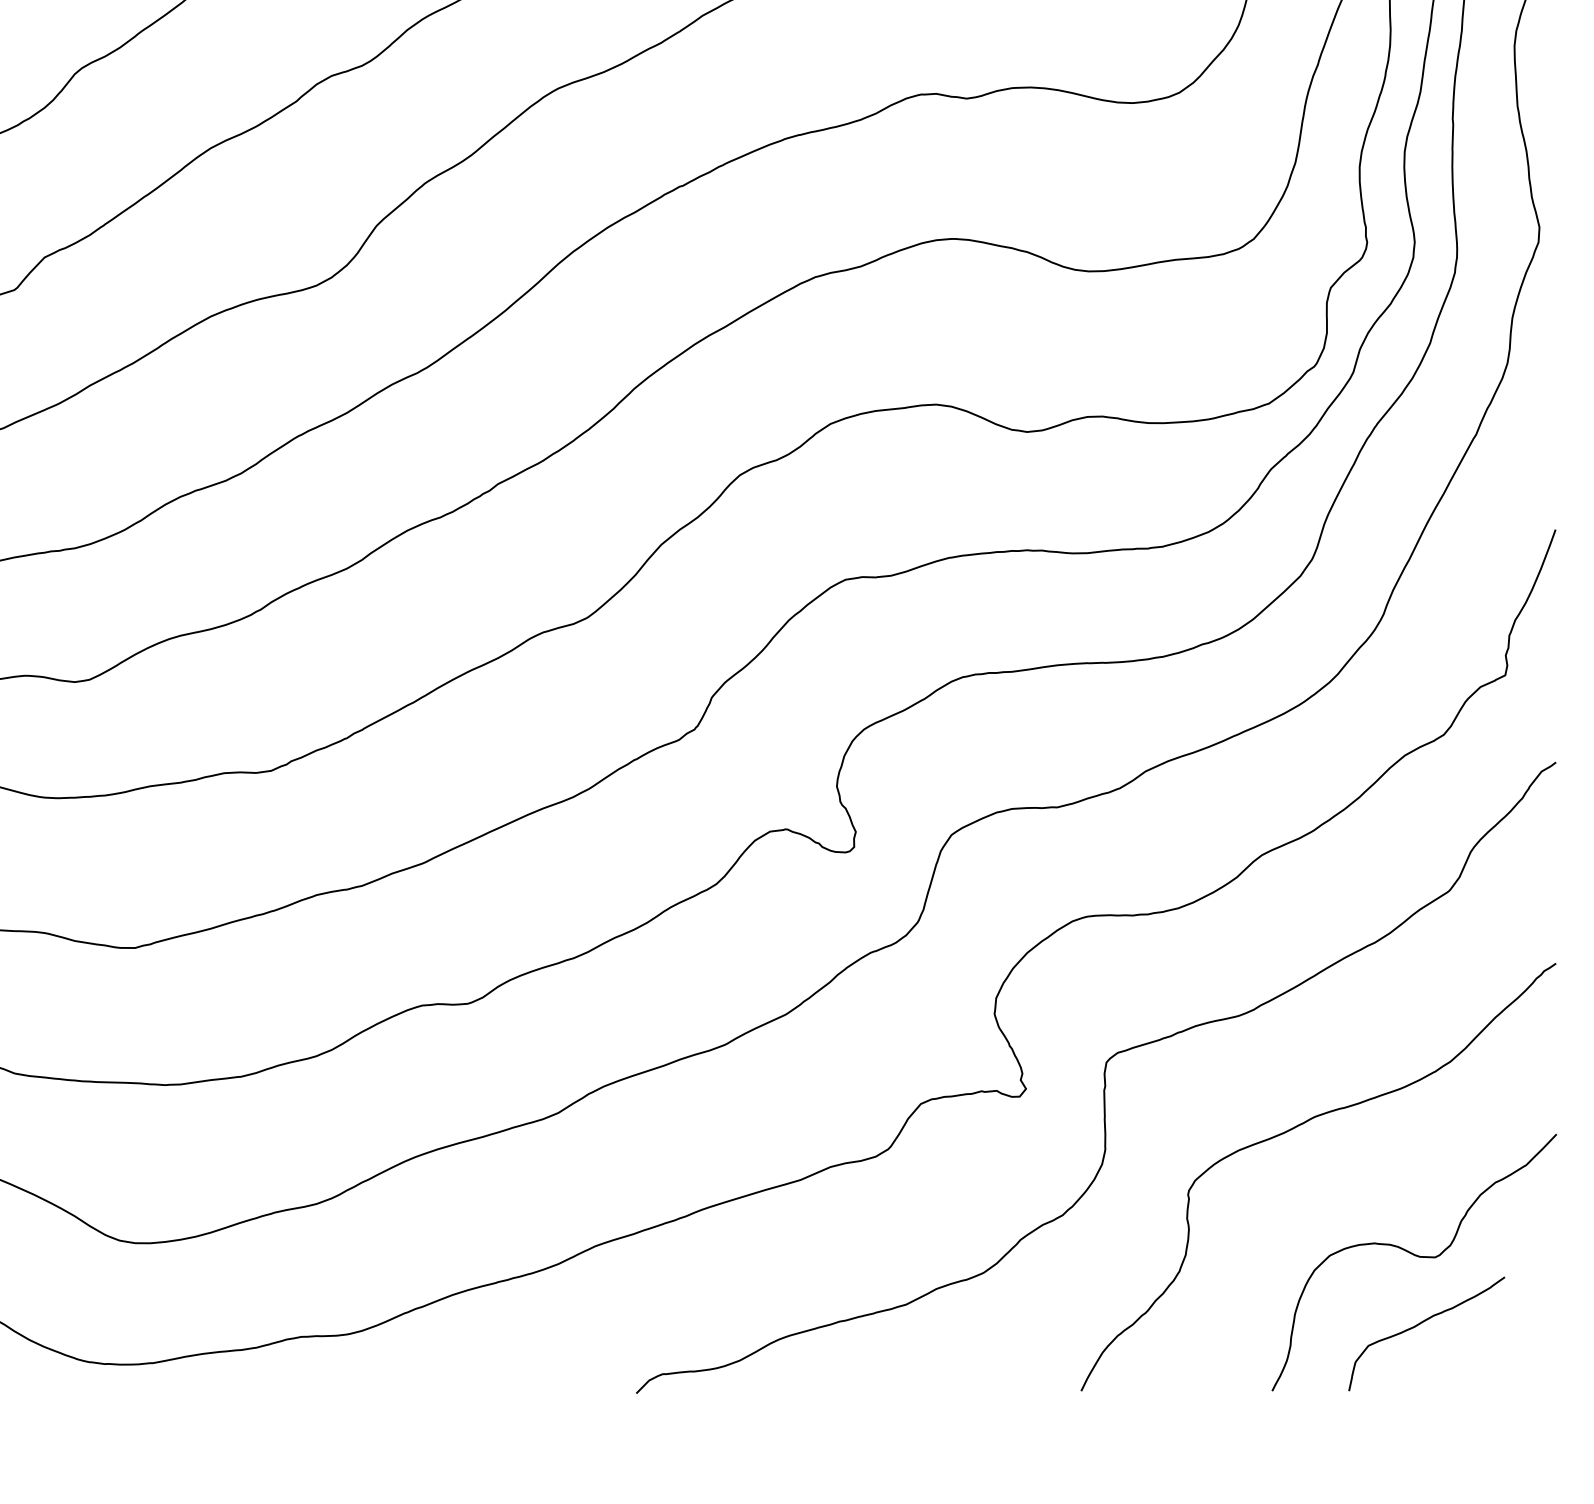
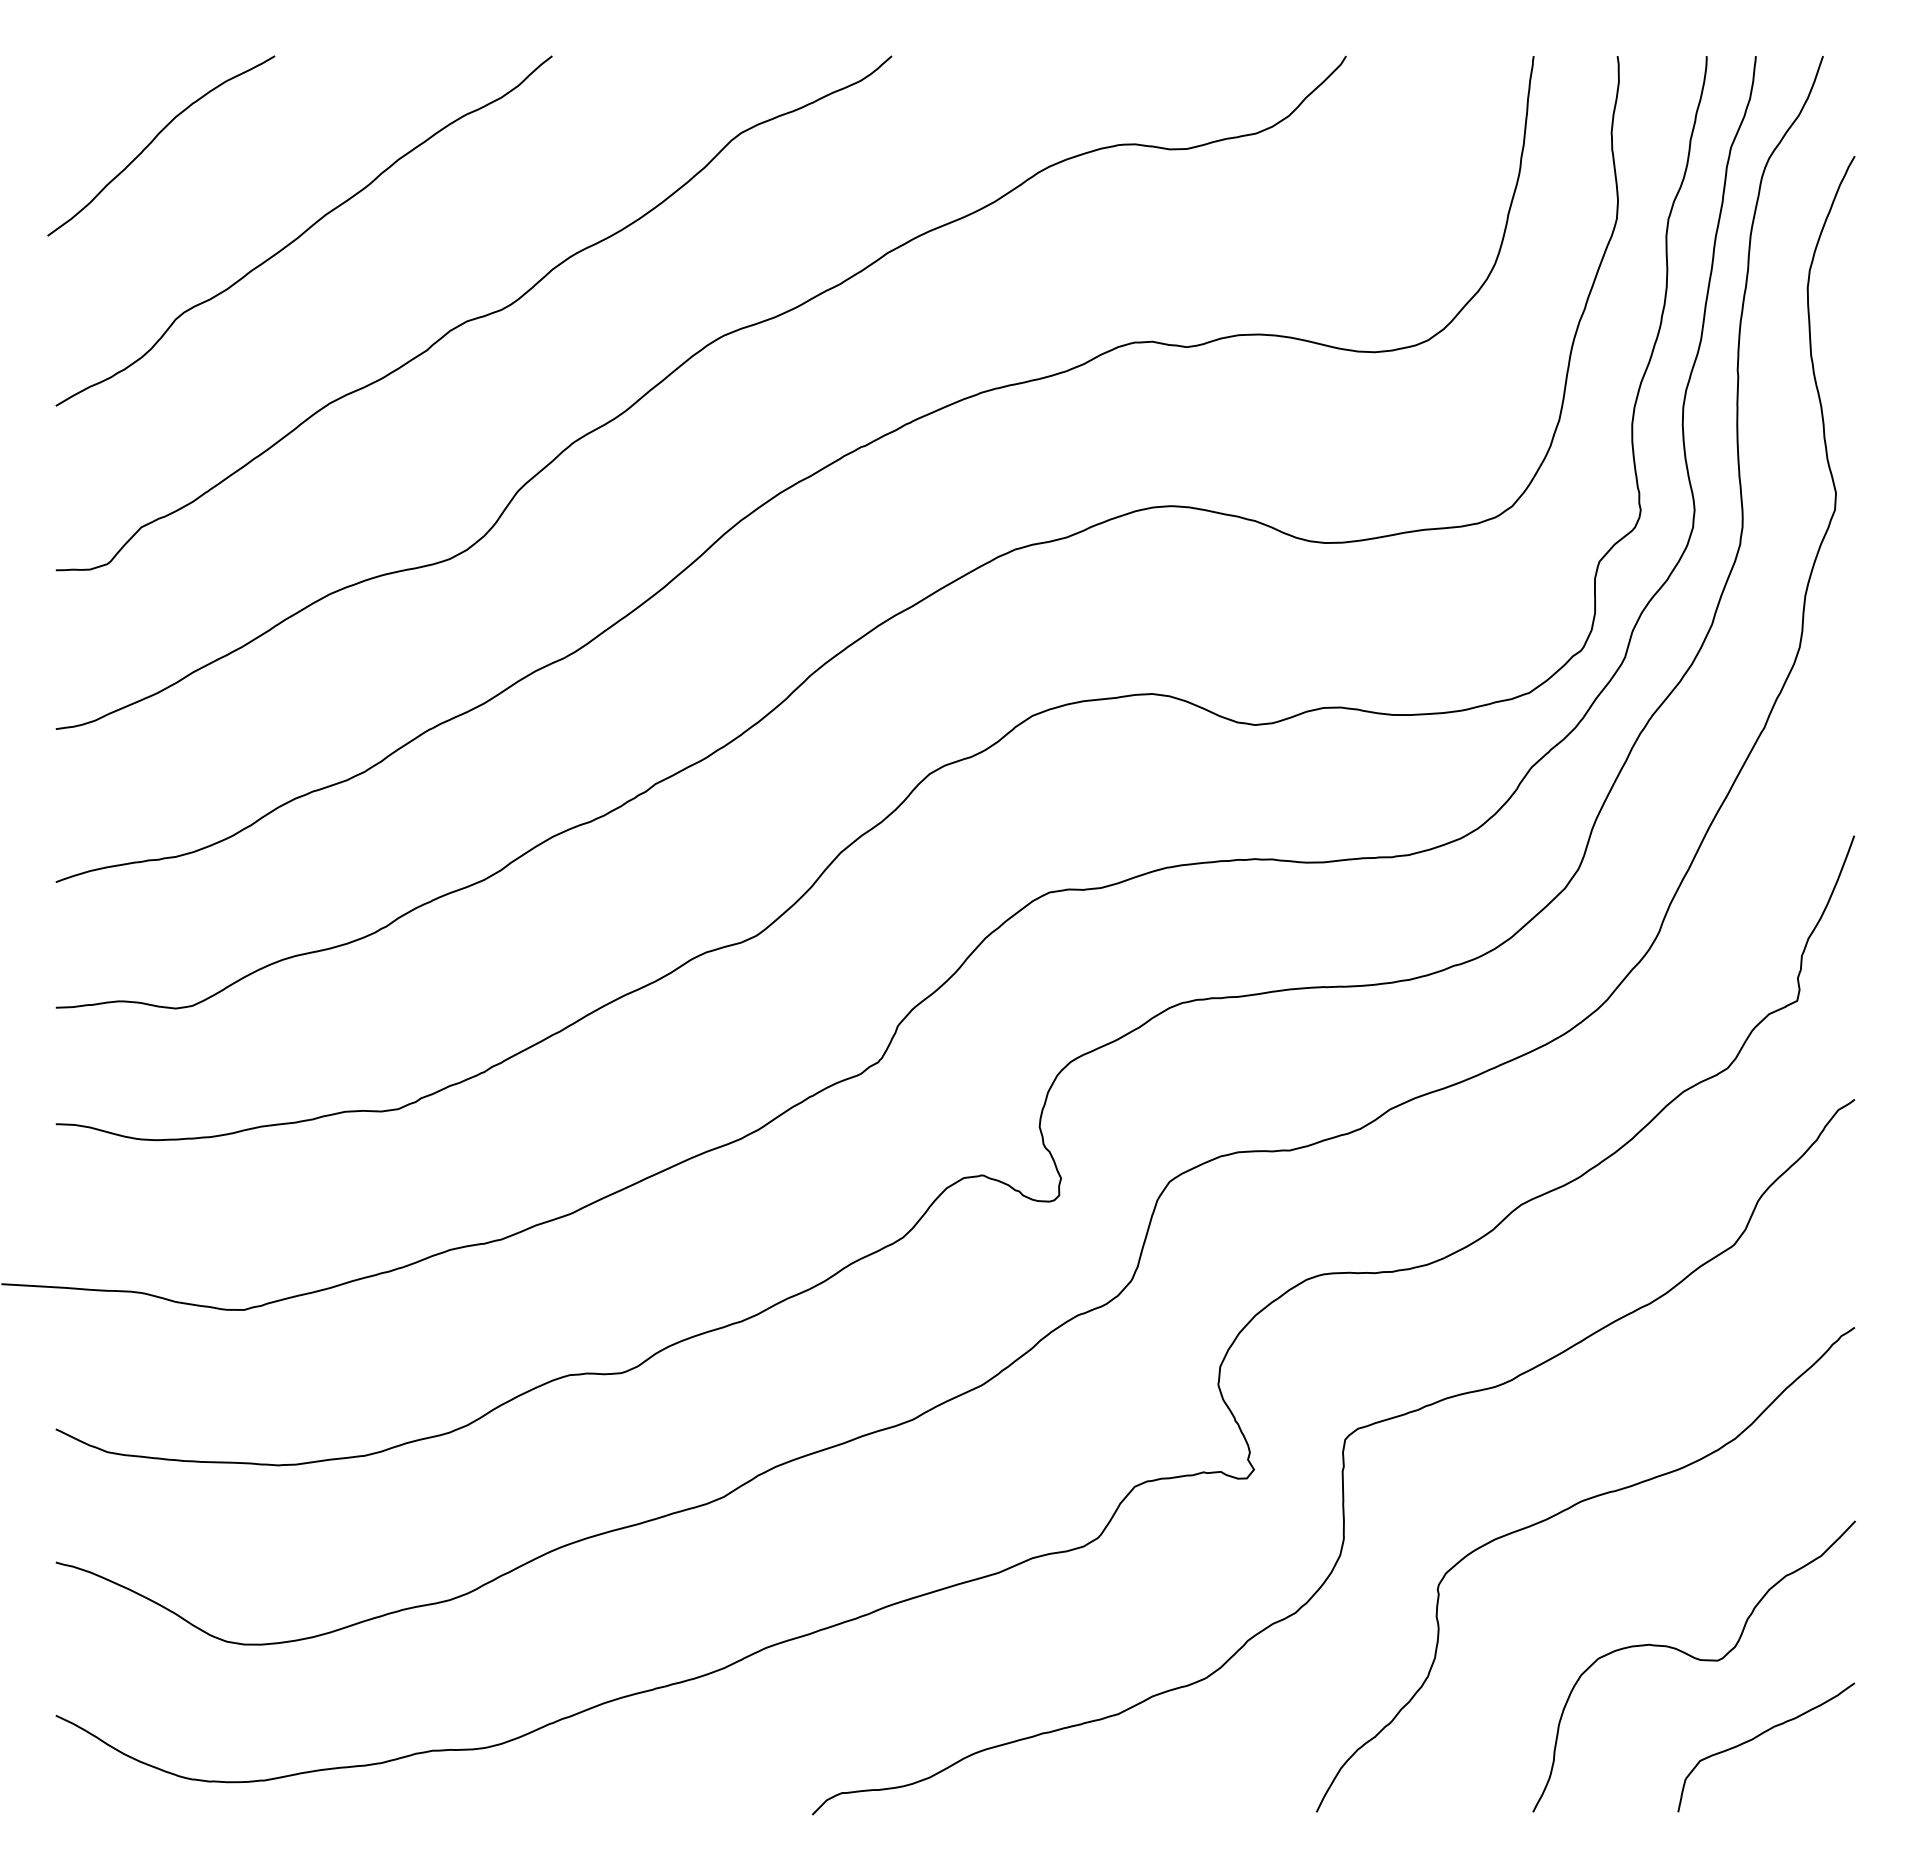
curve: (1420, 1324) -> (1759, 1736), moved

